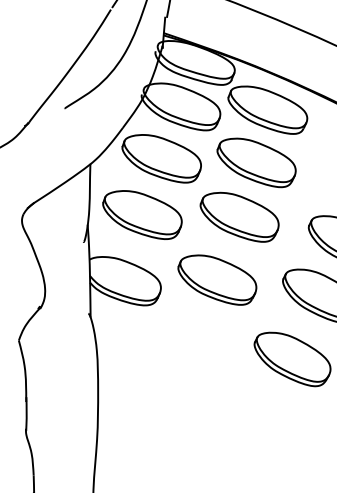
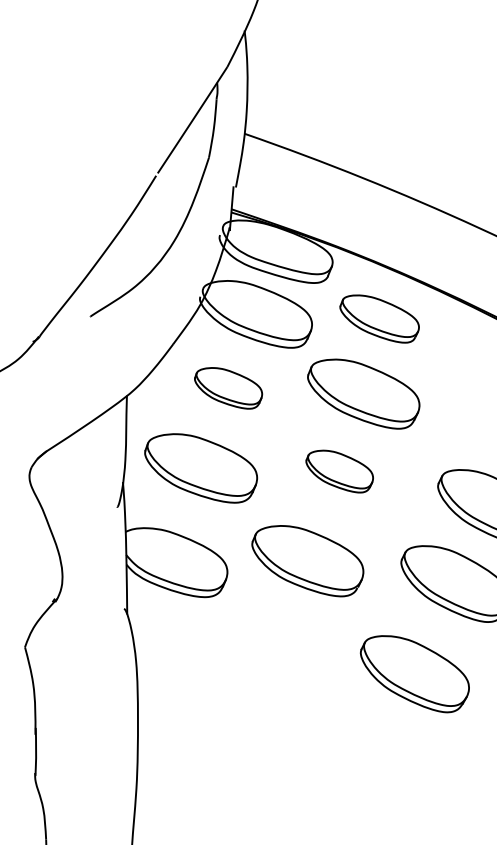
part: (267, 109) -> (379, 318), size x0.7
part: (161, 158) -> (228, 388), size x0.6
part: (239, 217) -> (339, 471), size x0.6

